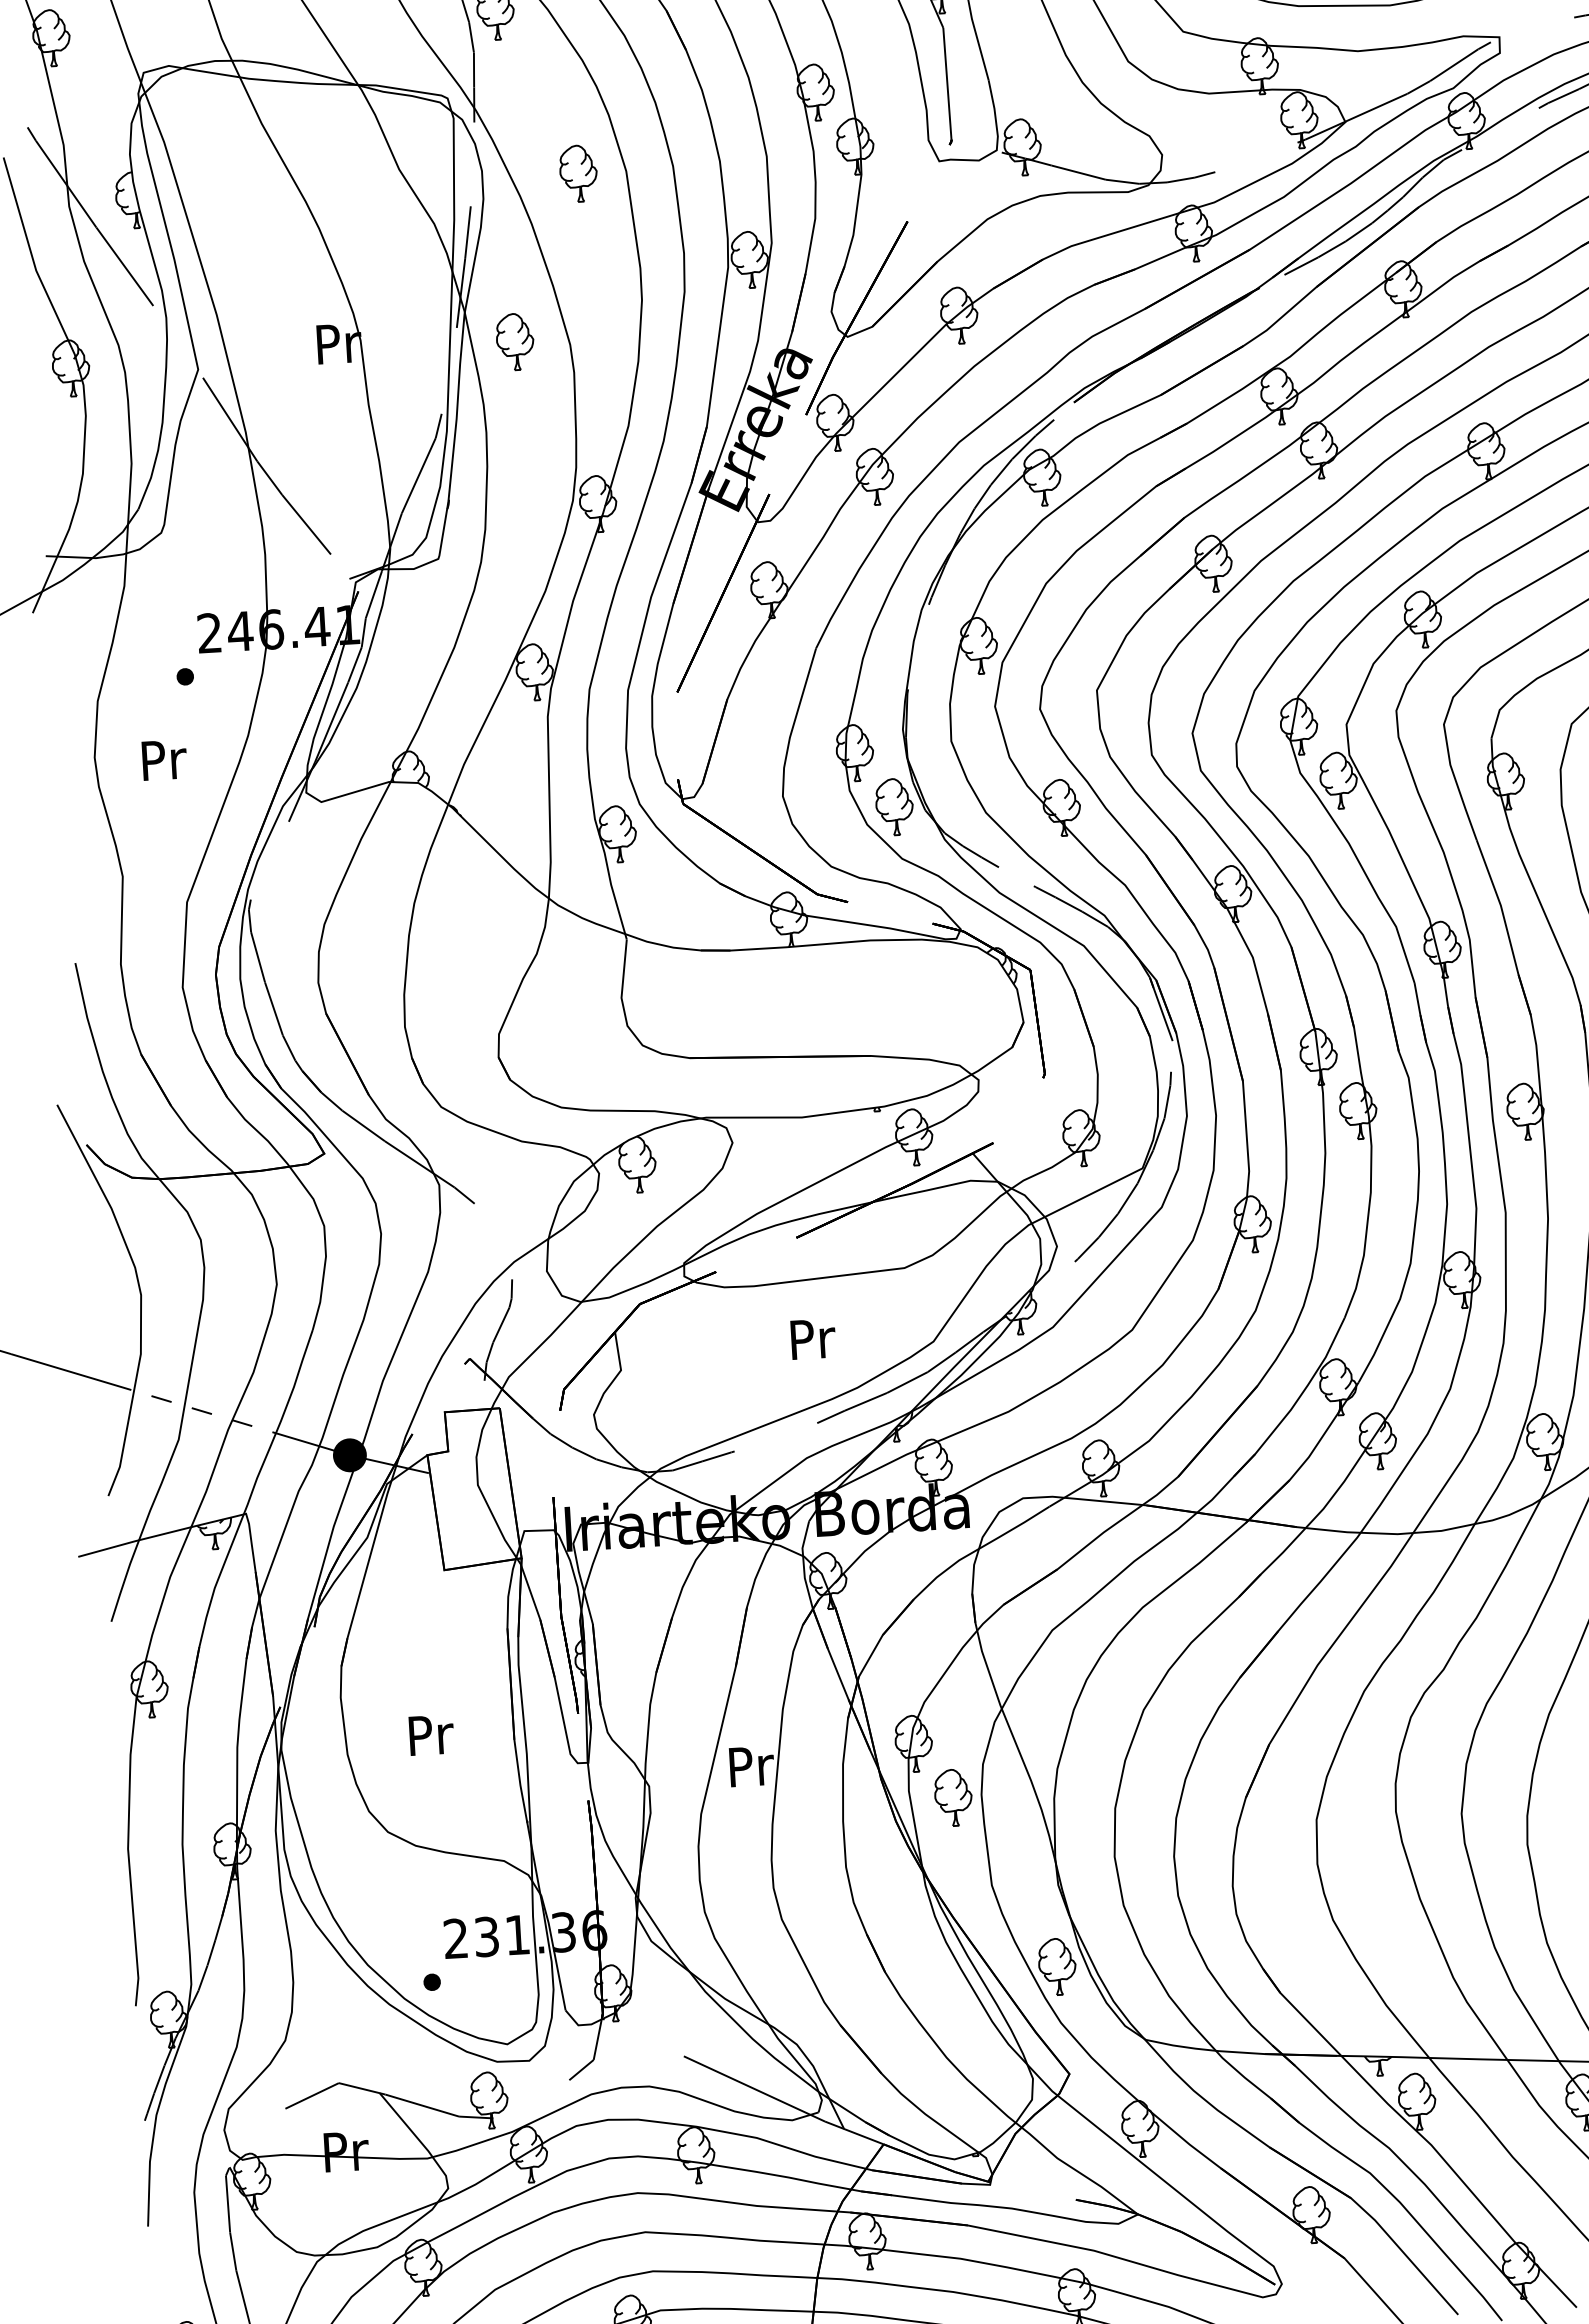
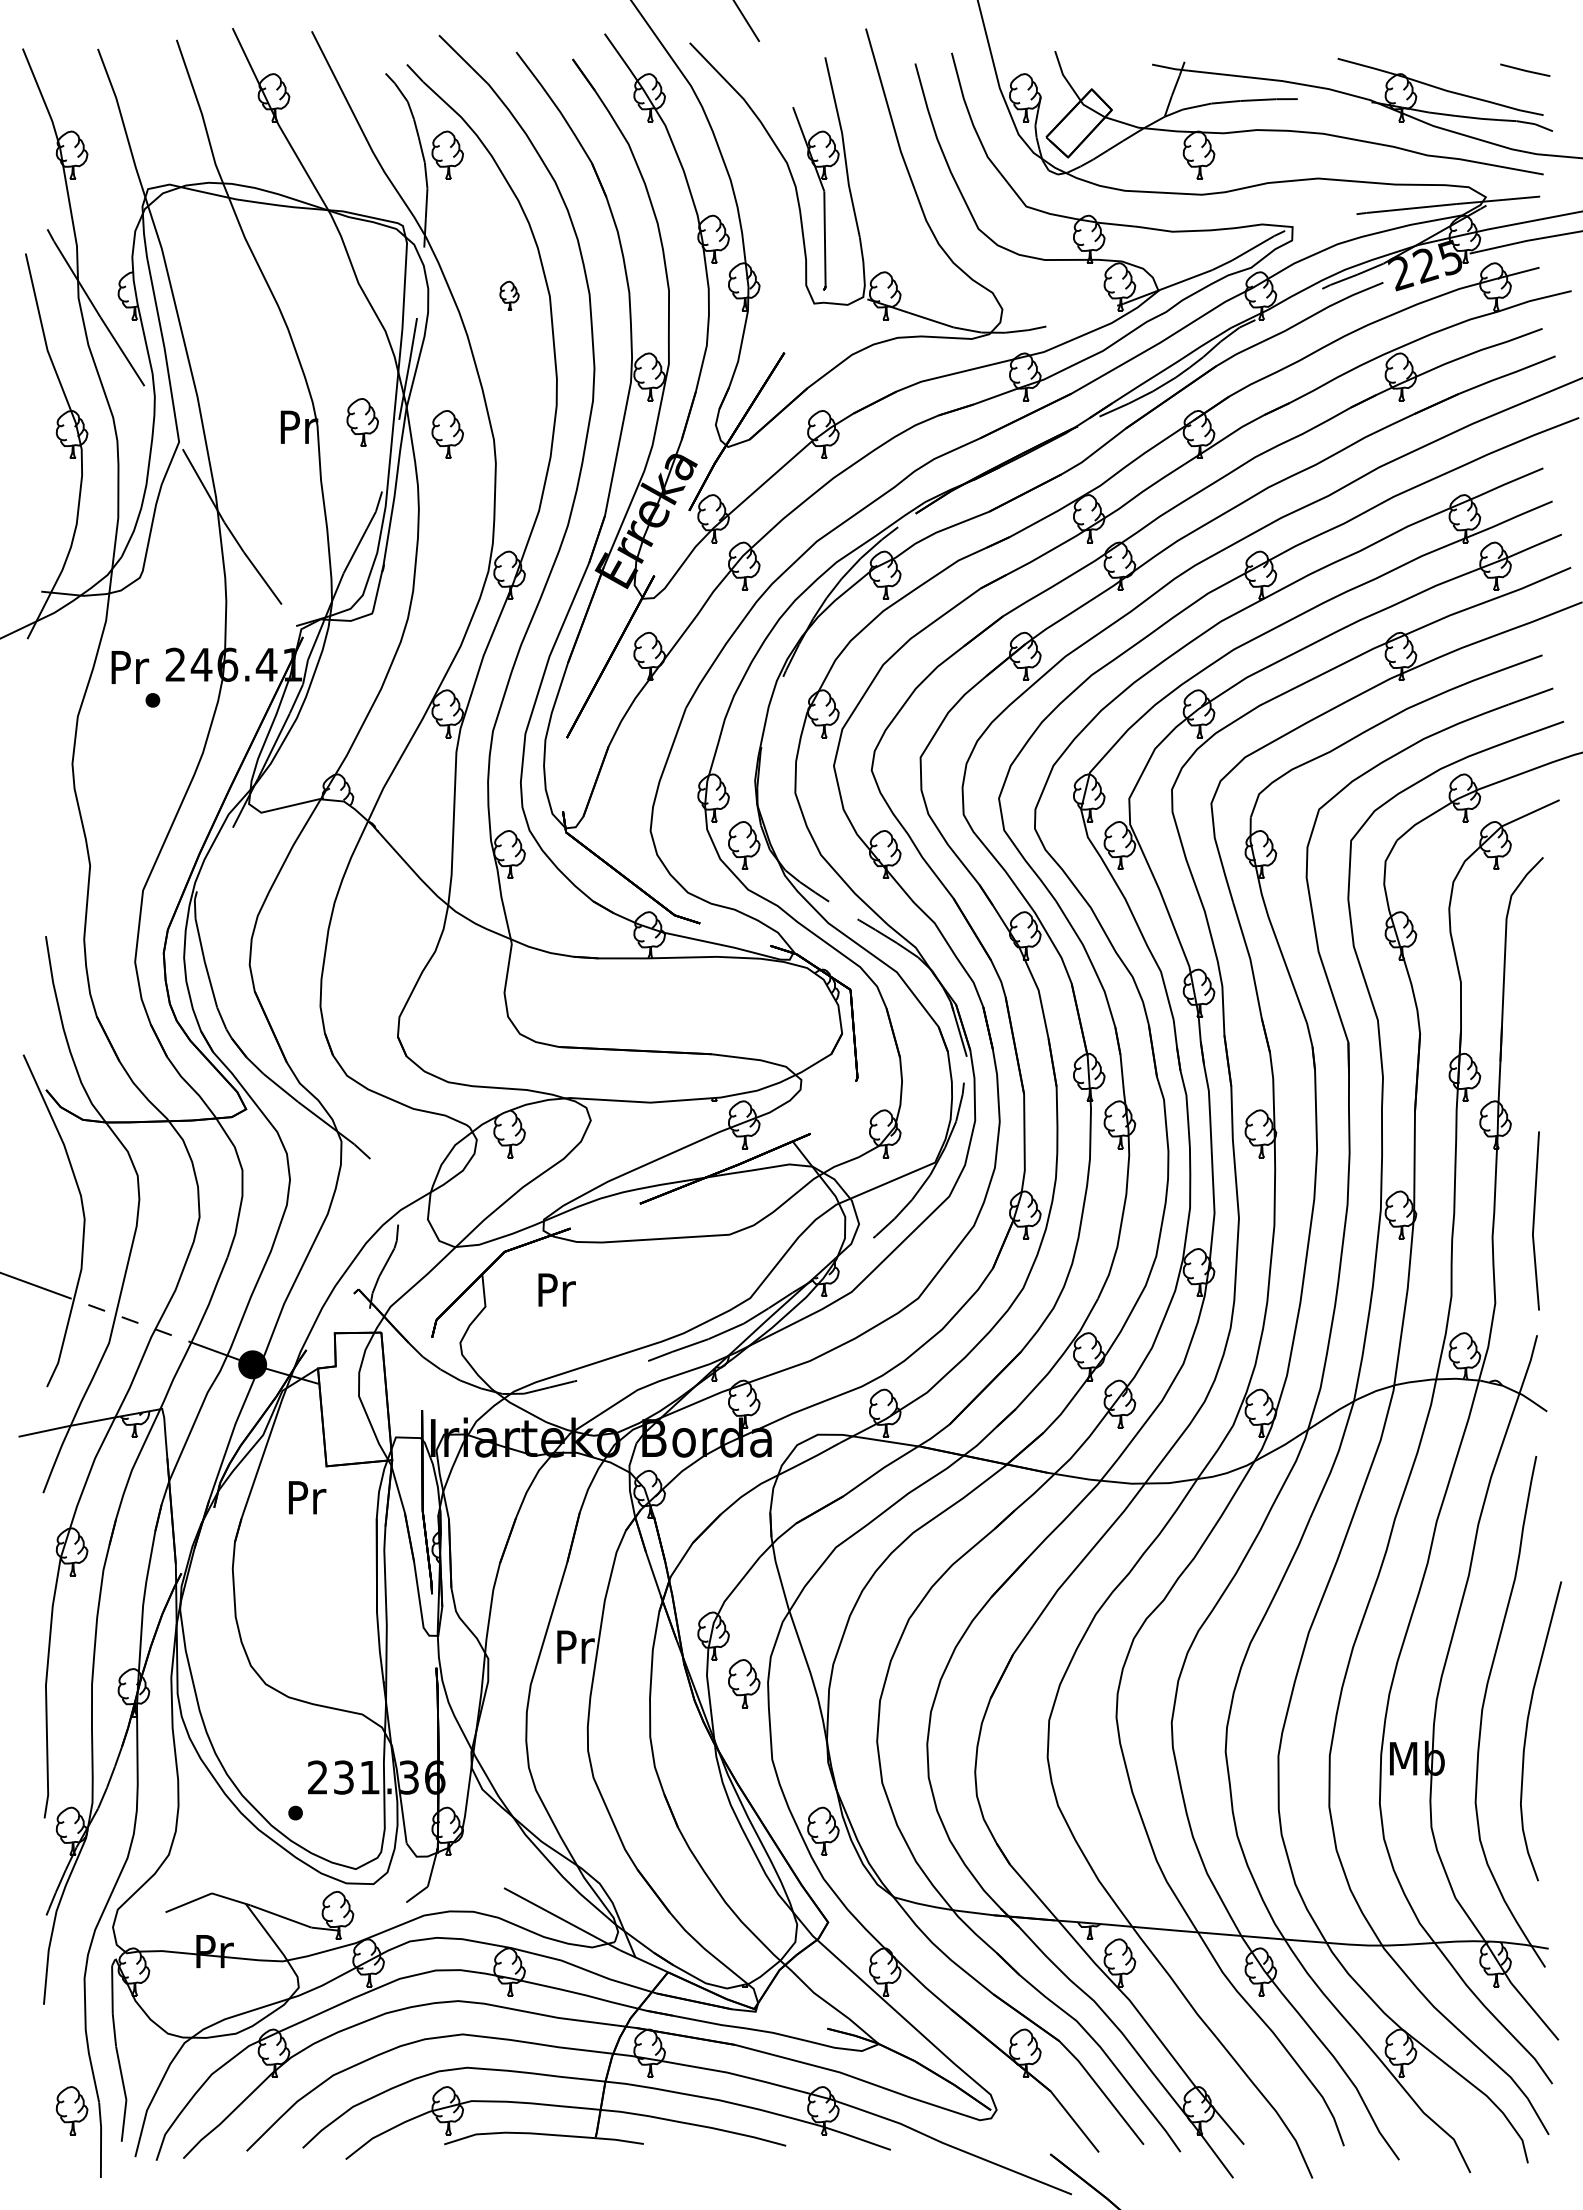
part: (578, 173) -> (509, 295), size x0.6
part: (413, 333) -> (362, 422), added
text: (164, 760) -> (130, 667), moved
text: (812, 1338) -> (556, 1289), moved
text: (431, 1734) -> (307, 1497), moved

